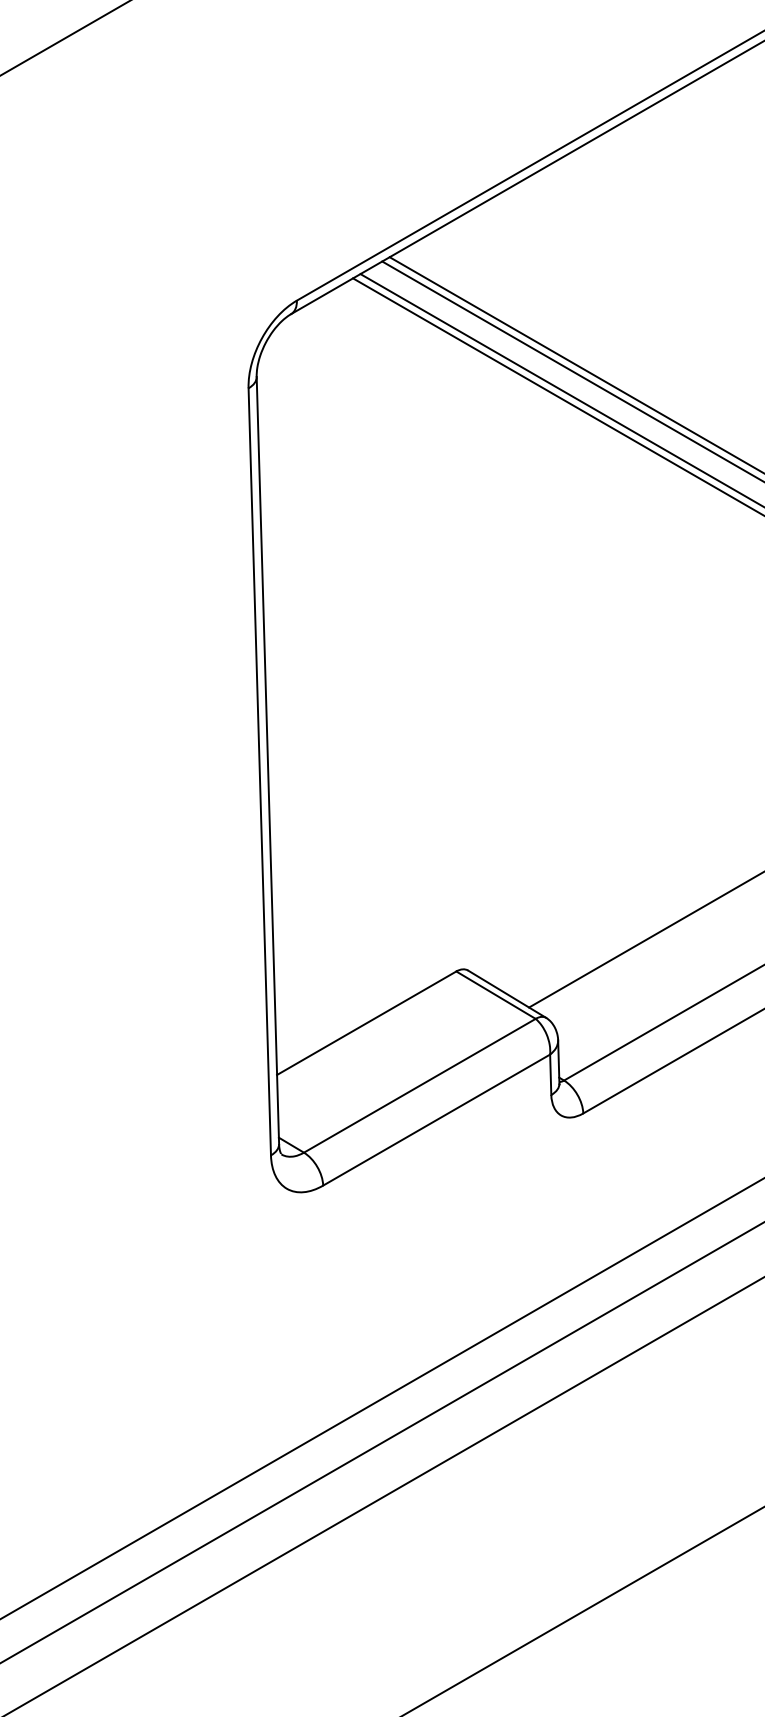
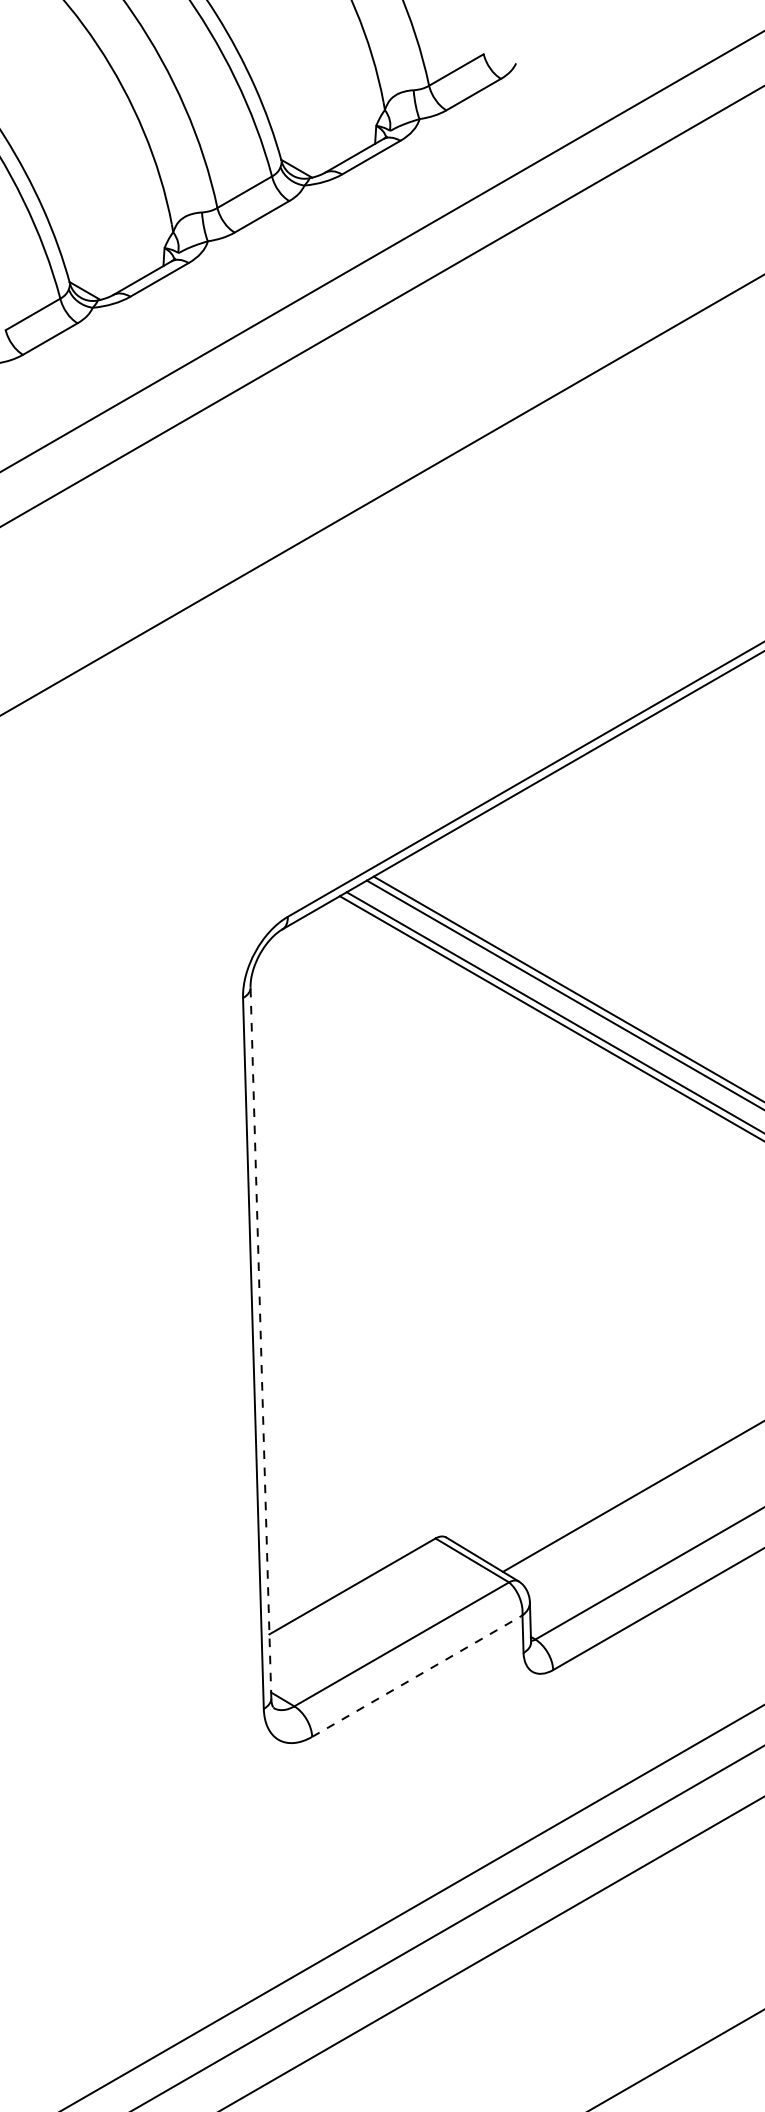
line: (267, 761) -> (260, 1343), solid -> dashed
line: (436, 1119) -> (417, 1675), solid -> dashed

